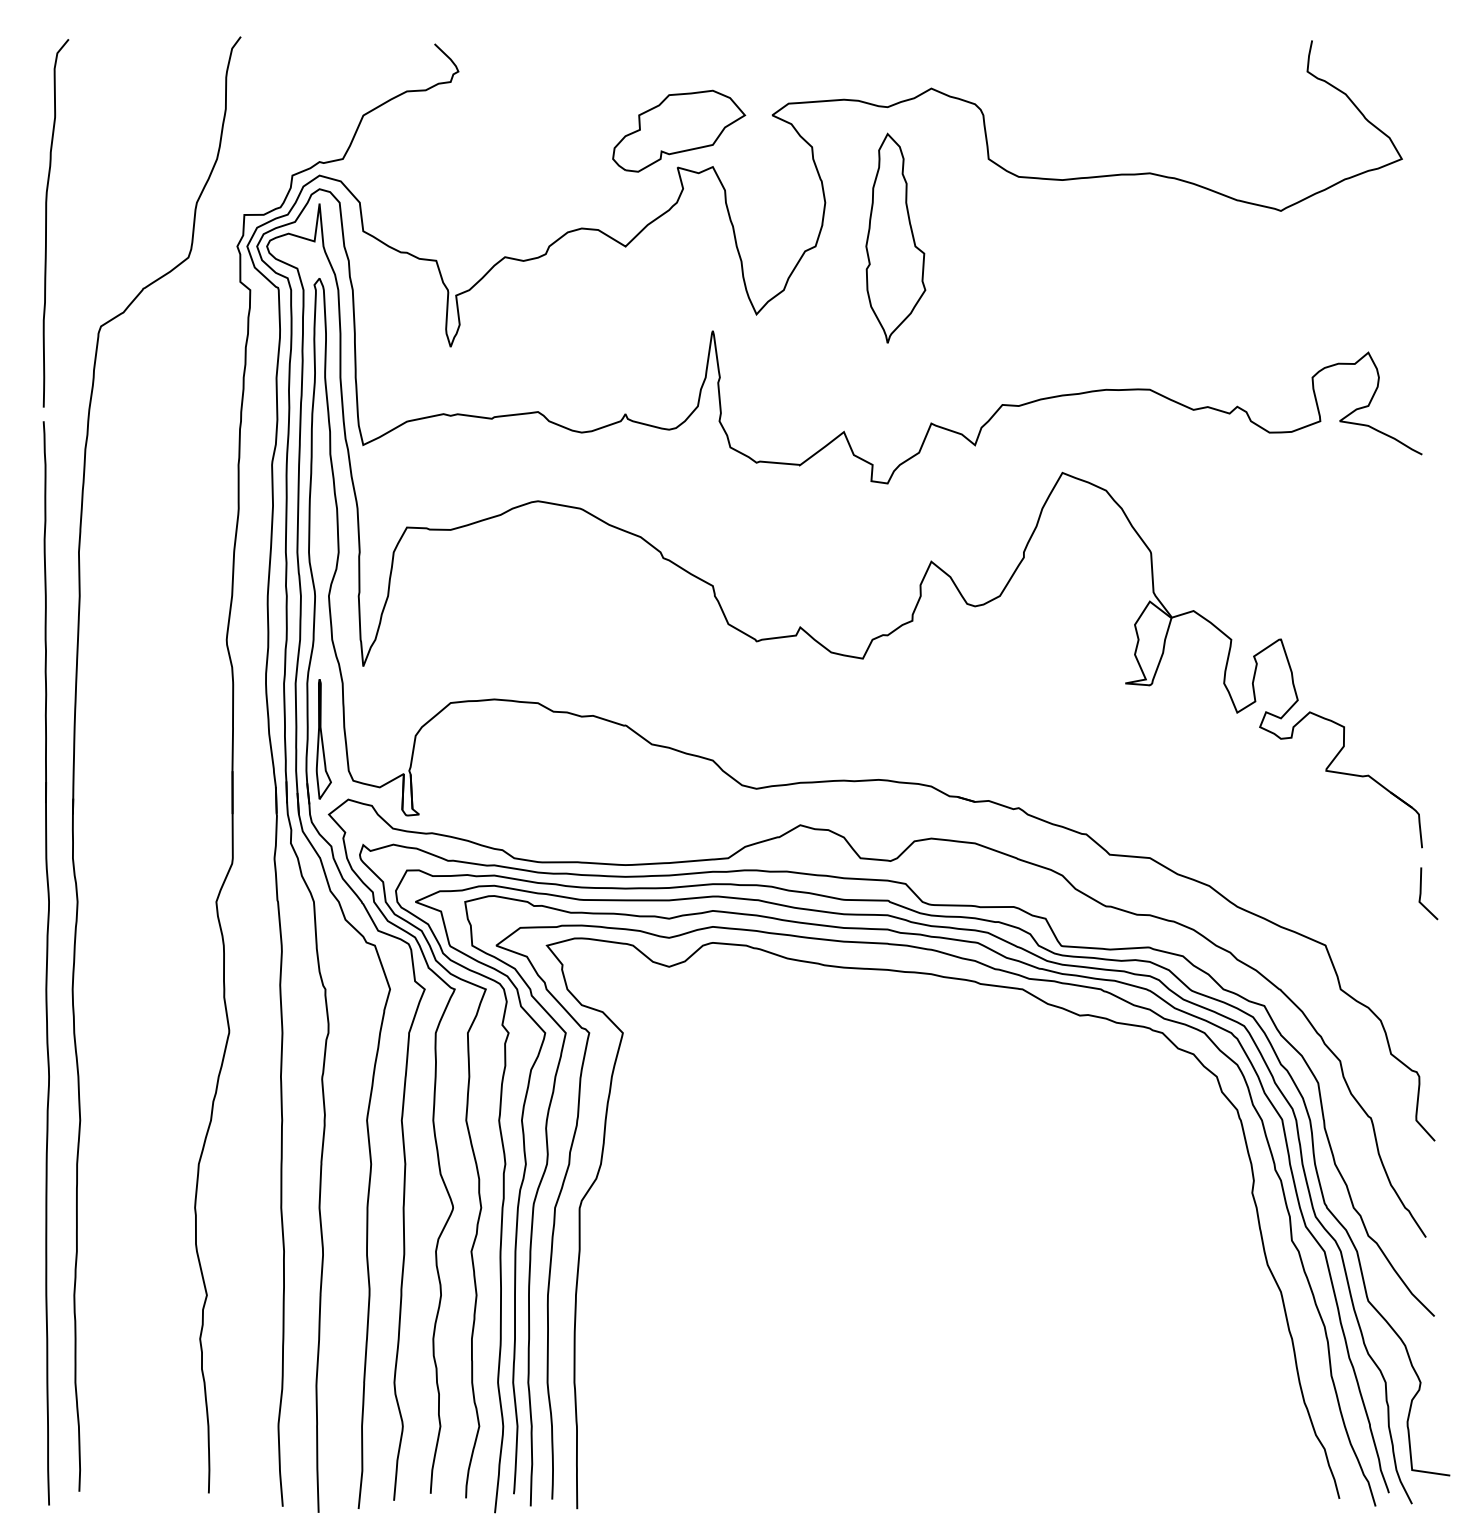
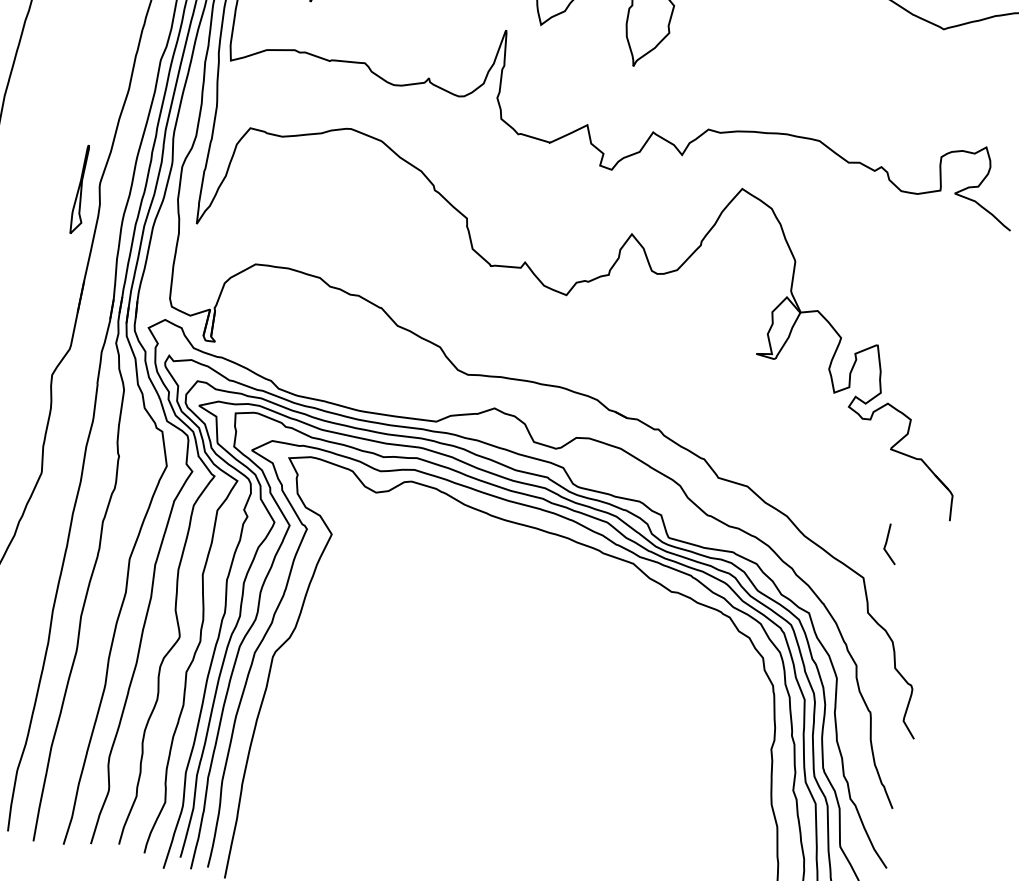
part: (323, 739) -> (82, 190), moved
line: (1421, 893) -> (887, 542), moved

